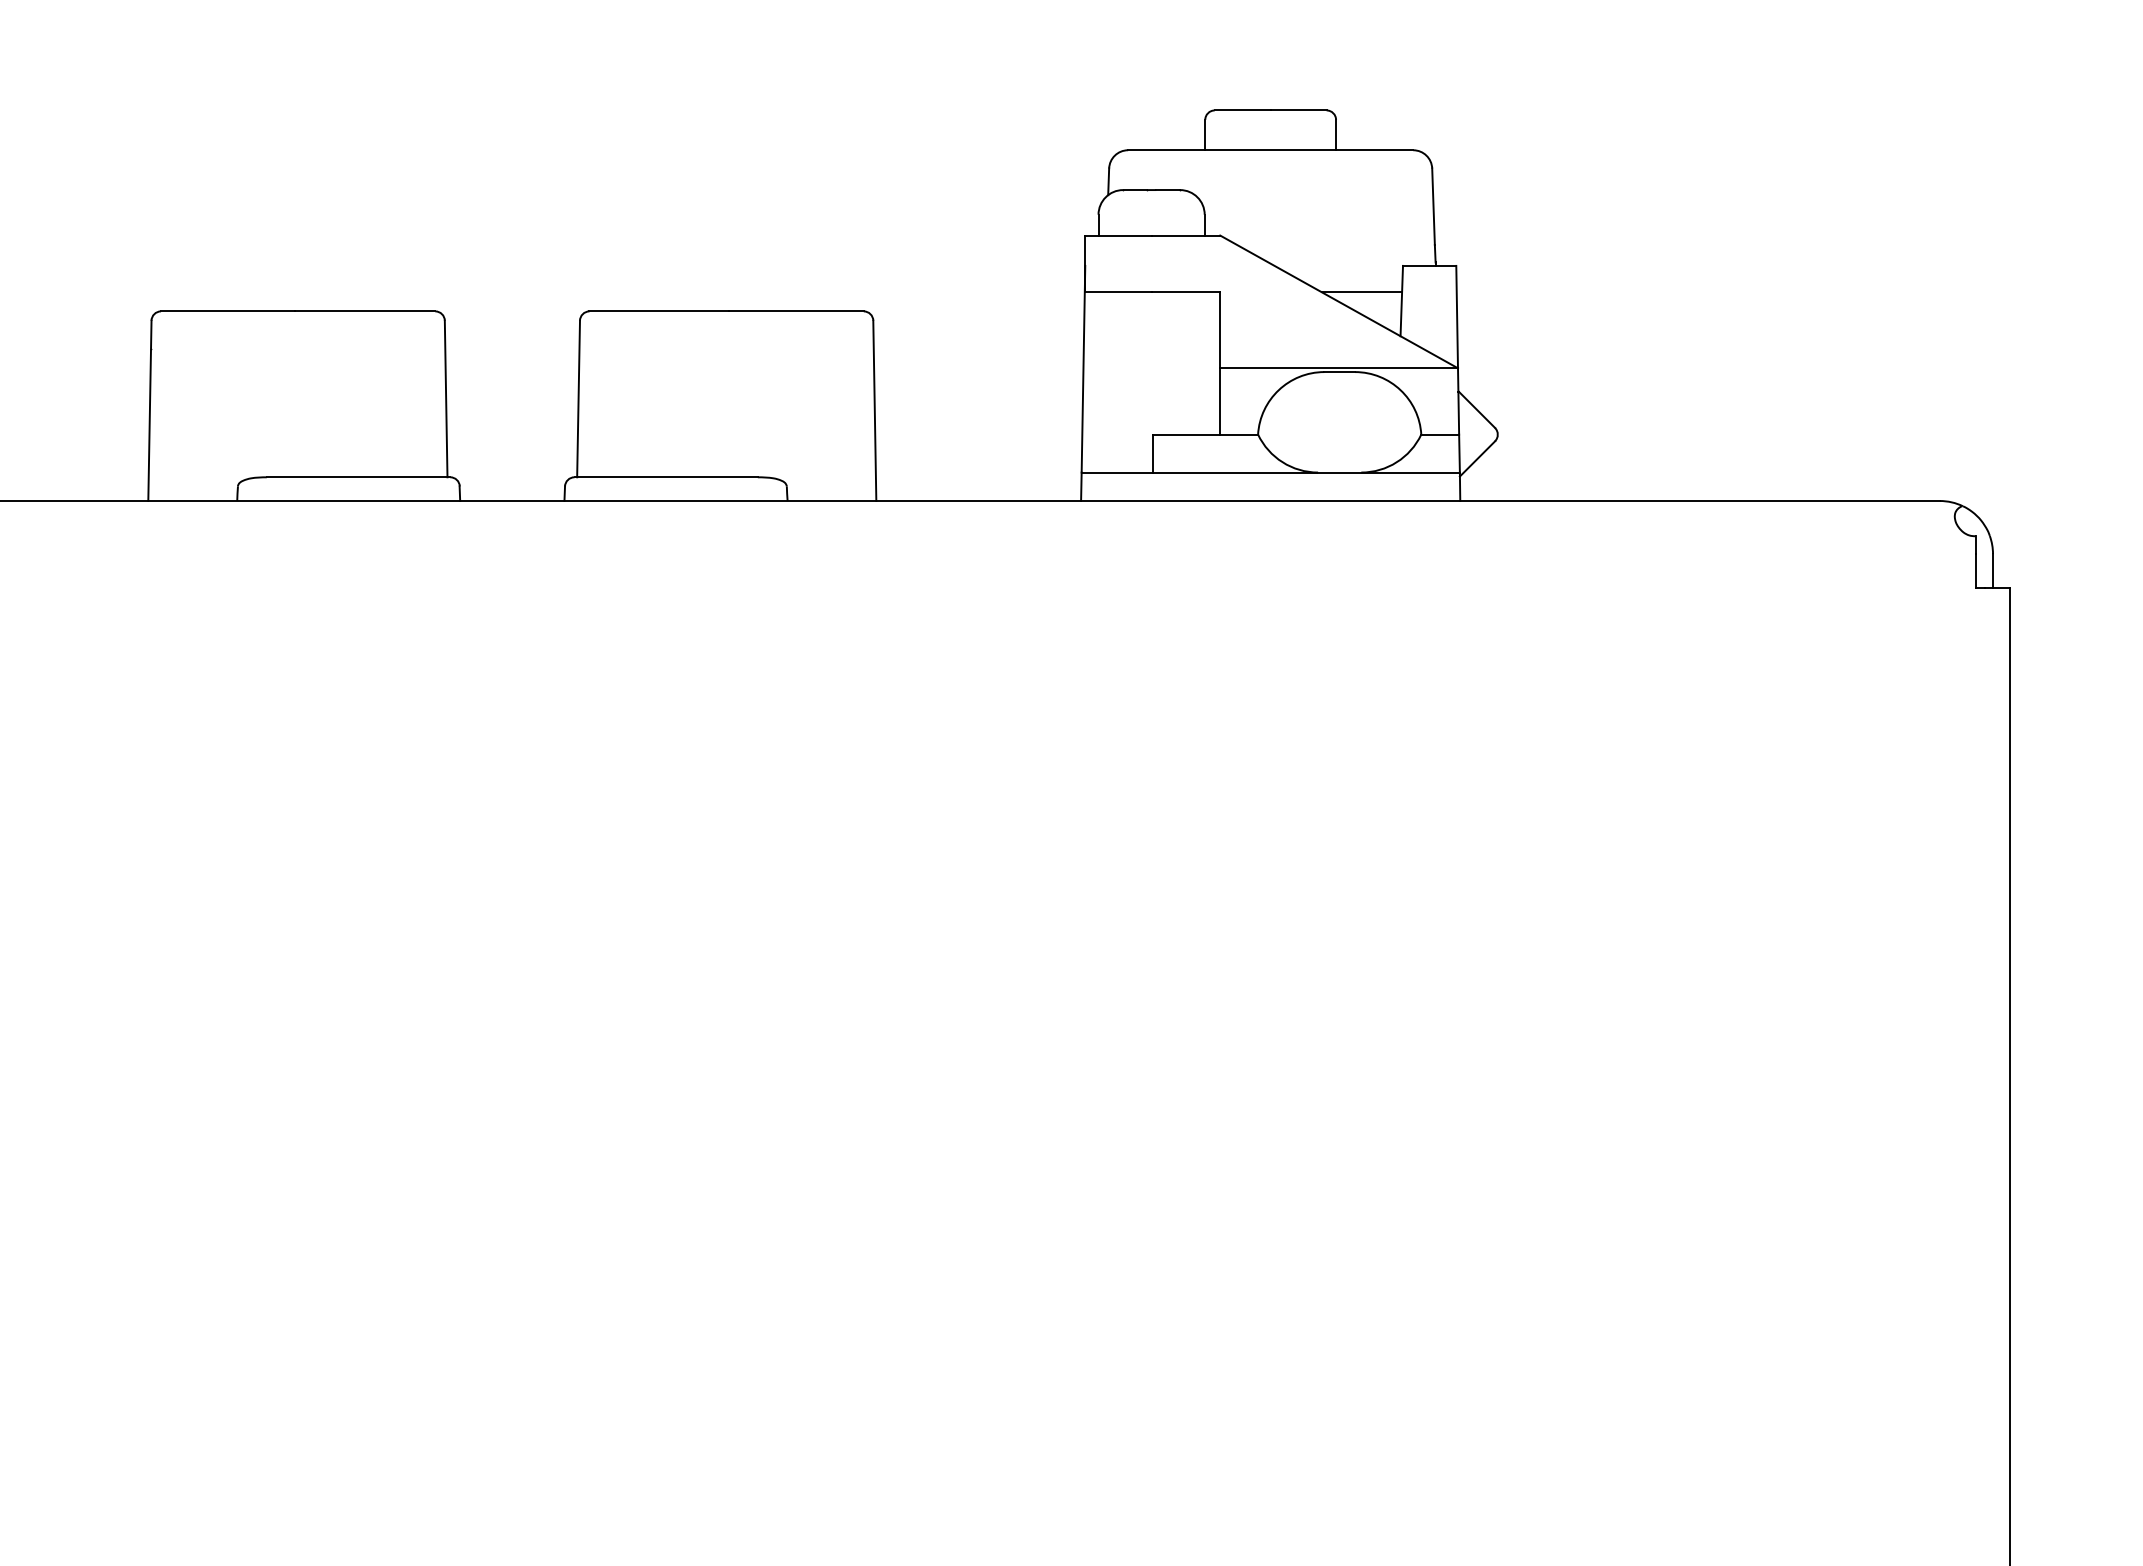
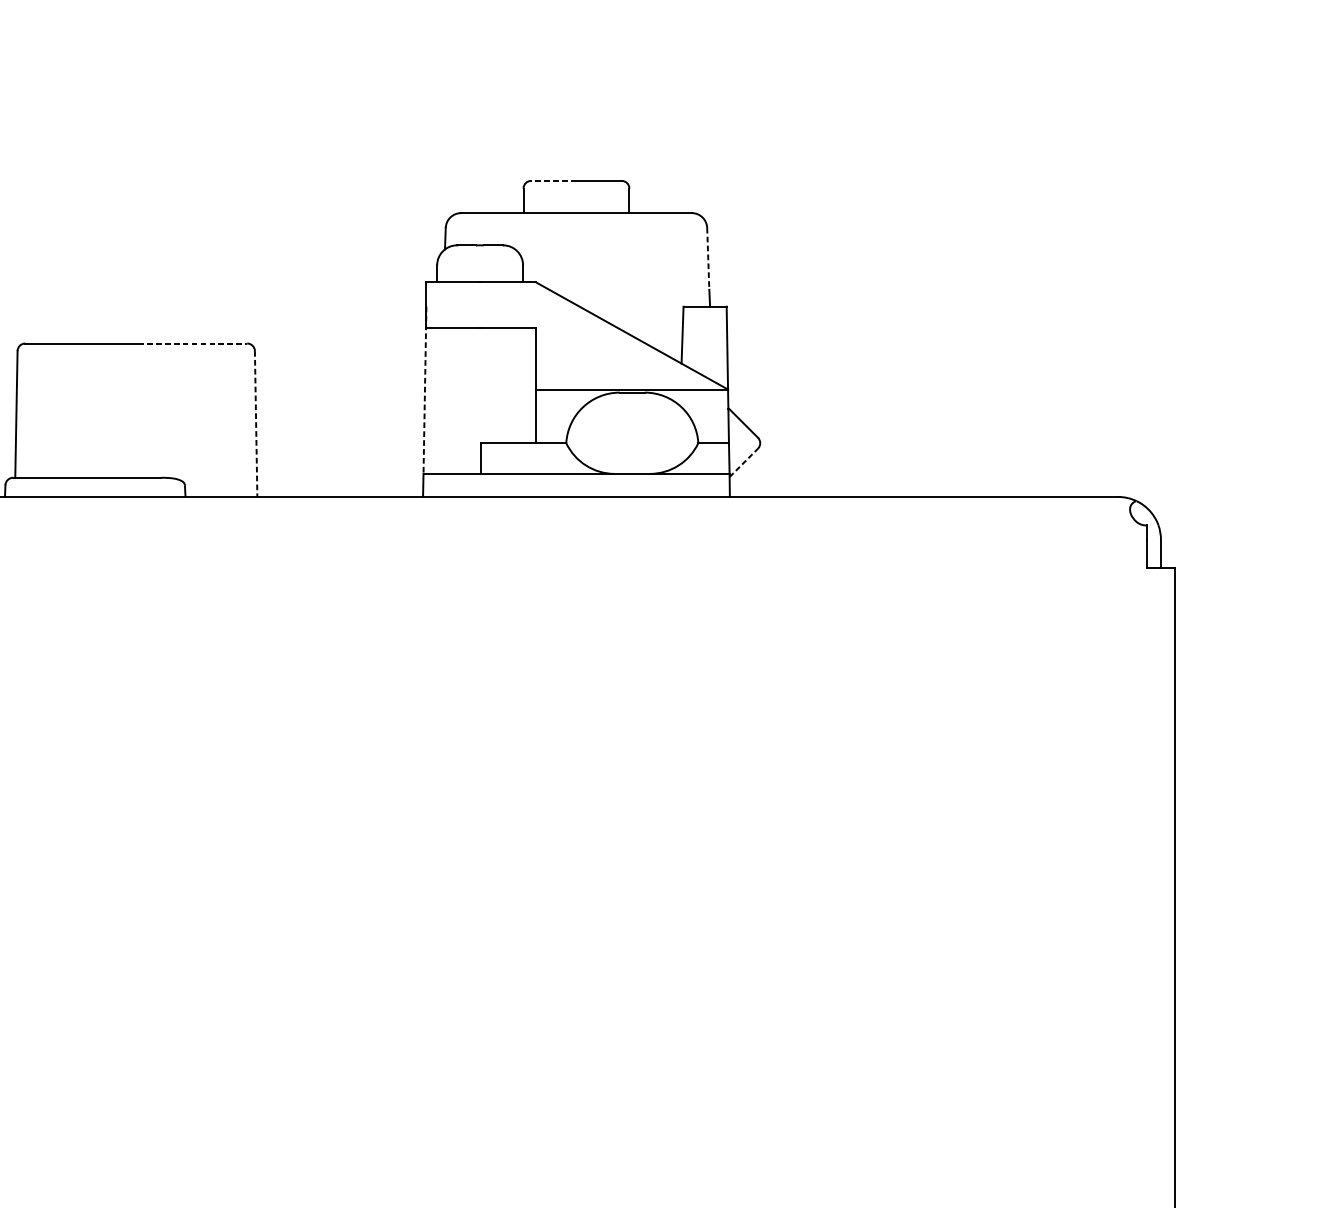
line: (1242, 110) -> (553, 180), solid -> dashed
line: (1433, 207) -> (708, 259), solid -> dashed
line: (1362, 292) -> (650, 328), removed
line: (797, 311) -> (193, 343), solid -> dashed
line: (1083, 369) -> (425, 390), solid -> dashed
line: (874, 411) -> (255, 424), solid -> dashed
line: (1477, 458) -> (743, 462), solid -> dashed

